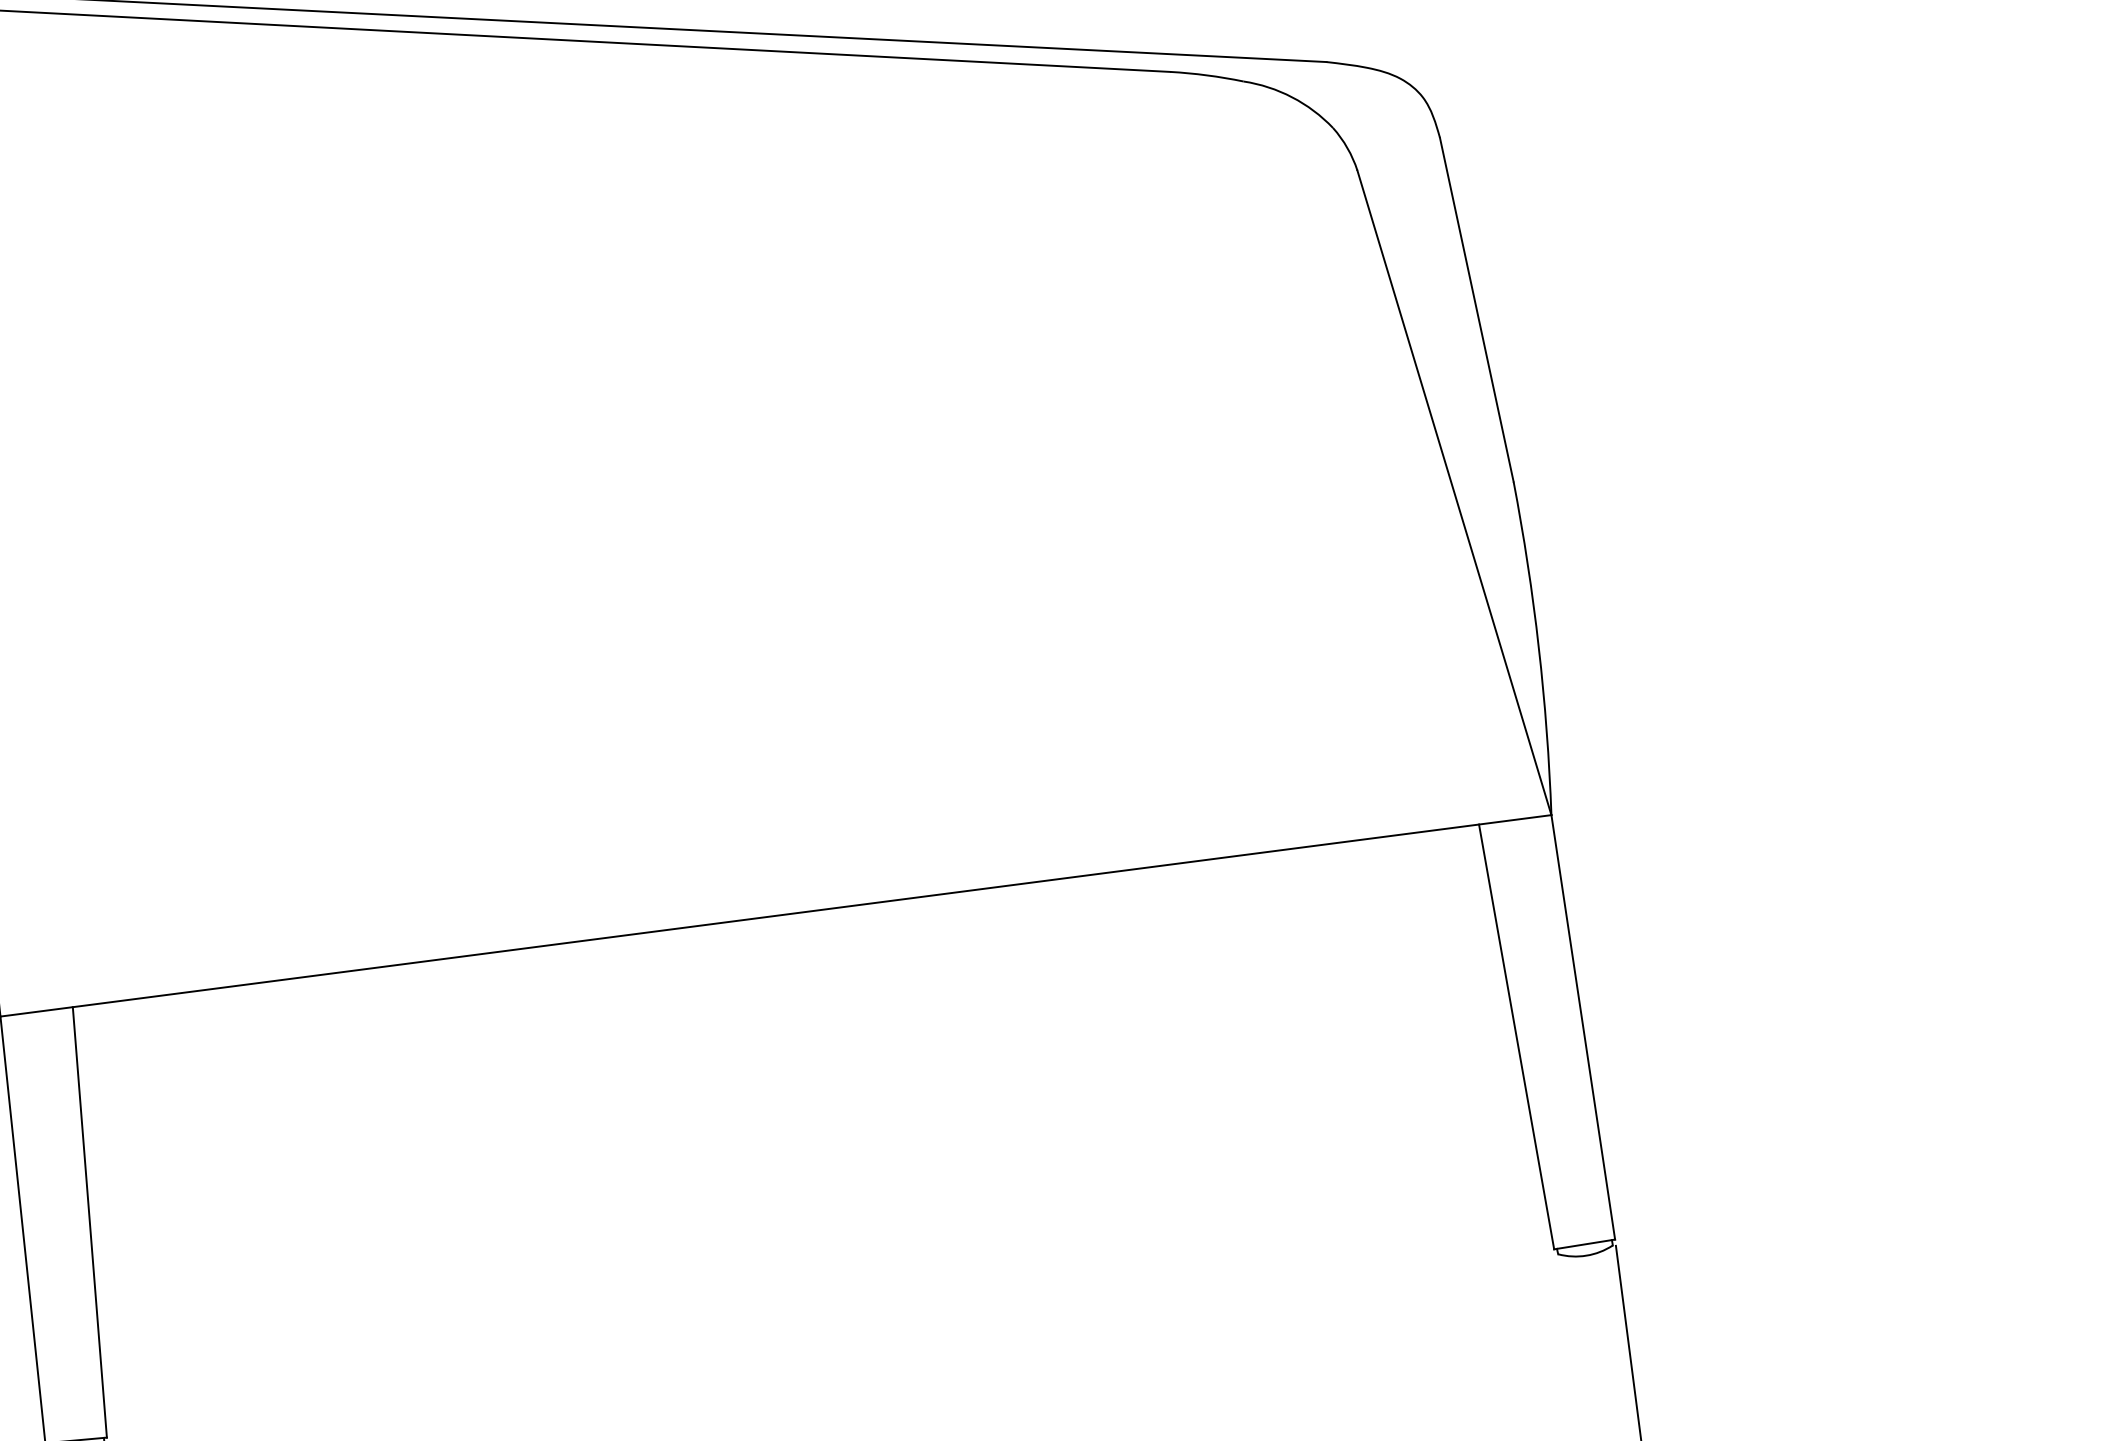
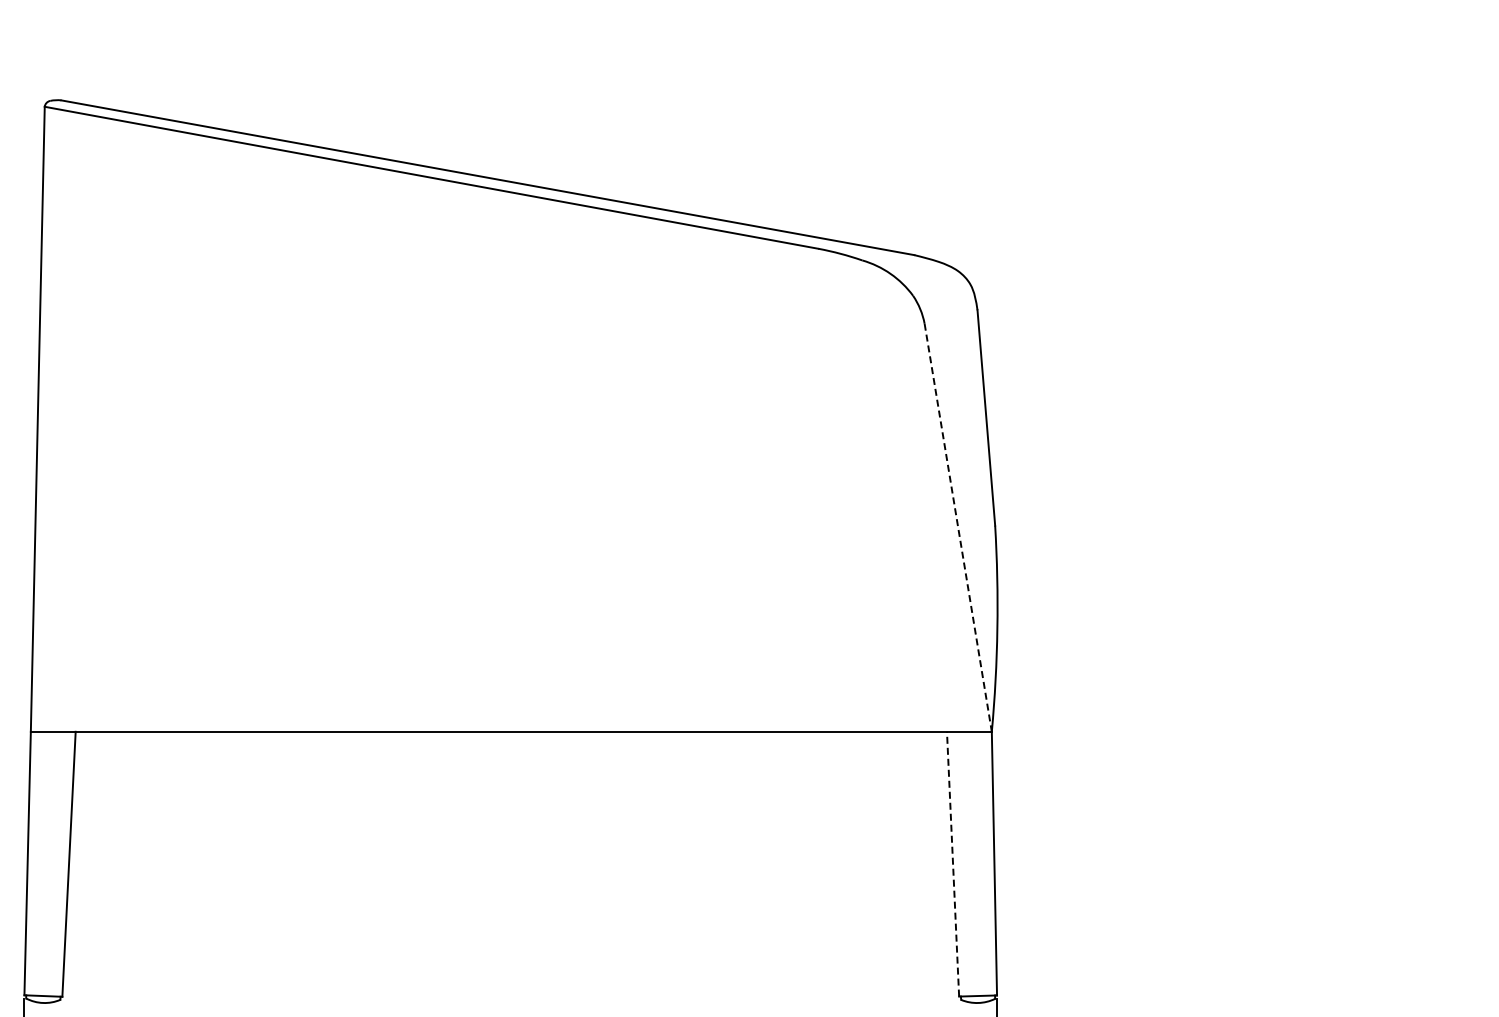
line: (1454, 492) -> (958, 527), solid -> dashed
line: (1517, 1037) -> (953, 864), solid -> dashed

